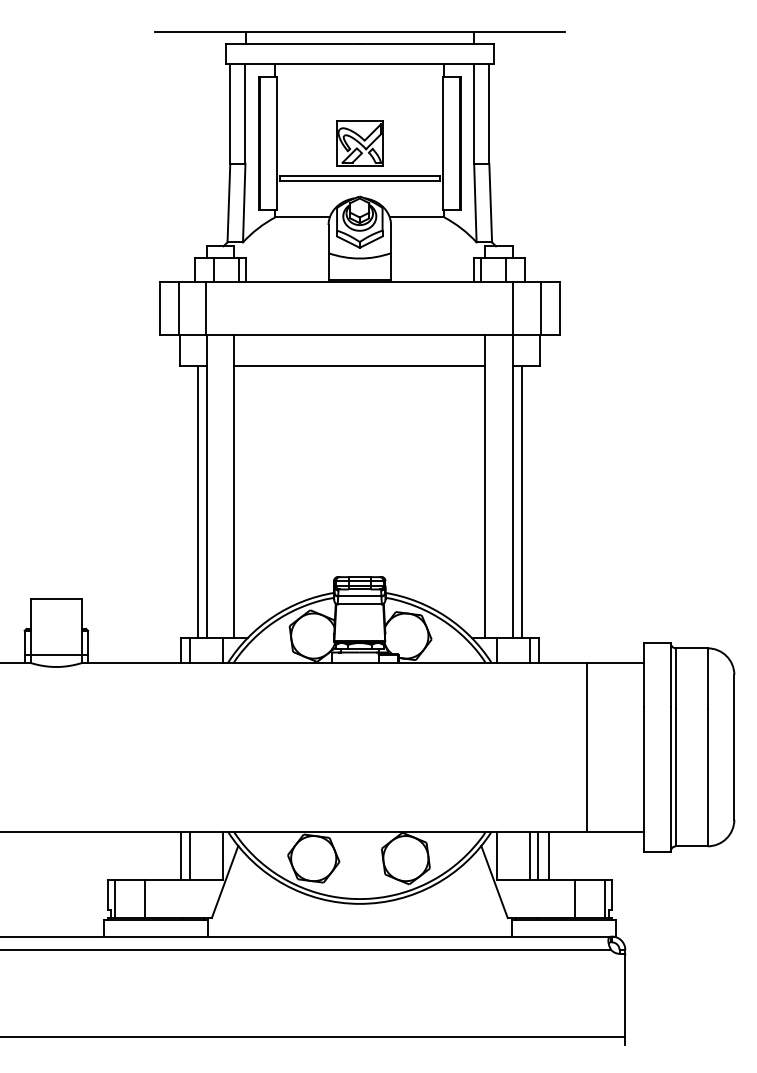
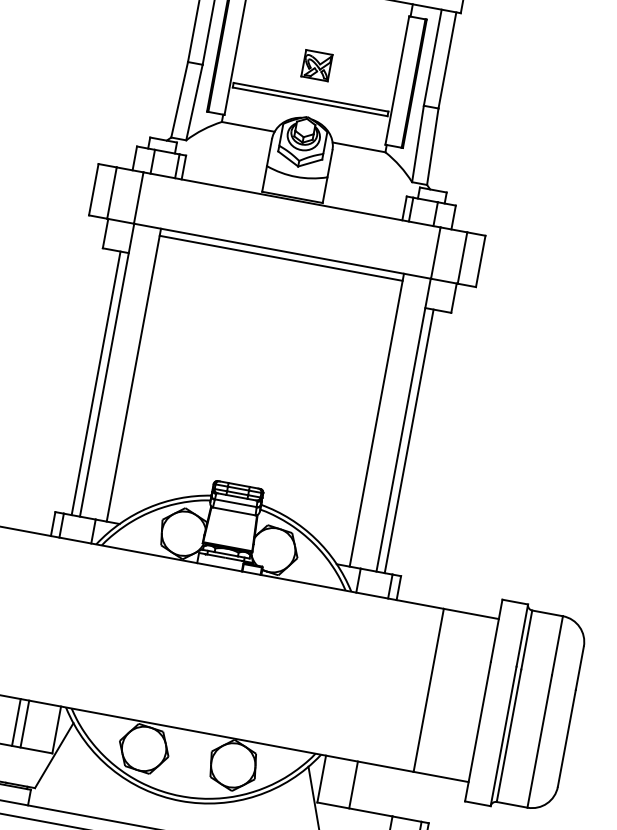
part: (359, 143) -> (316, 65), size x0.6
line: (359, 365) -> (280, 258), moved
line: (537, 855) -> (361, 786), removed
line: (549, 855) -> (372, 788), removed

